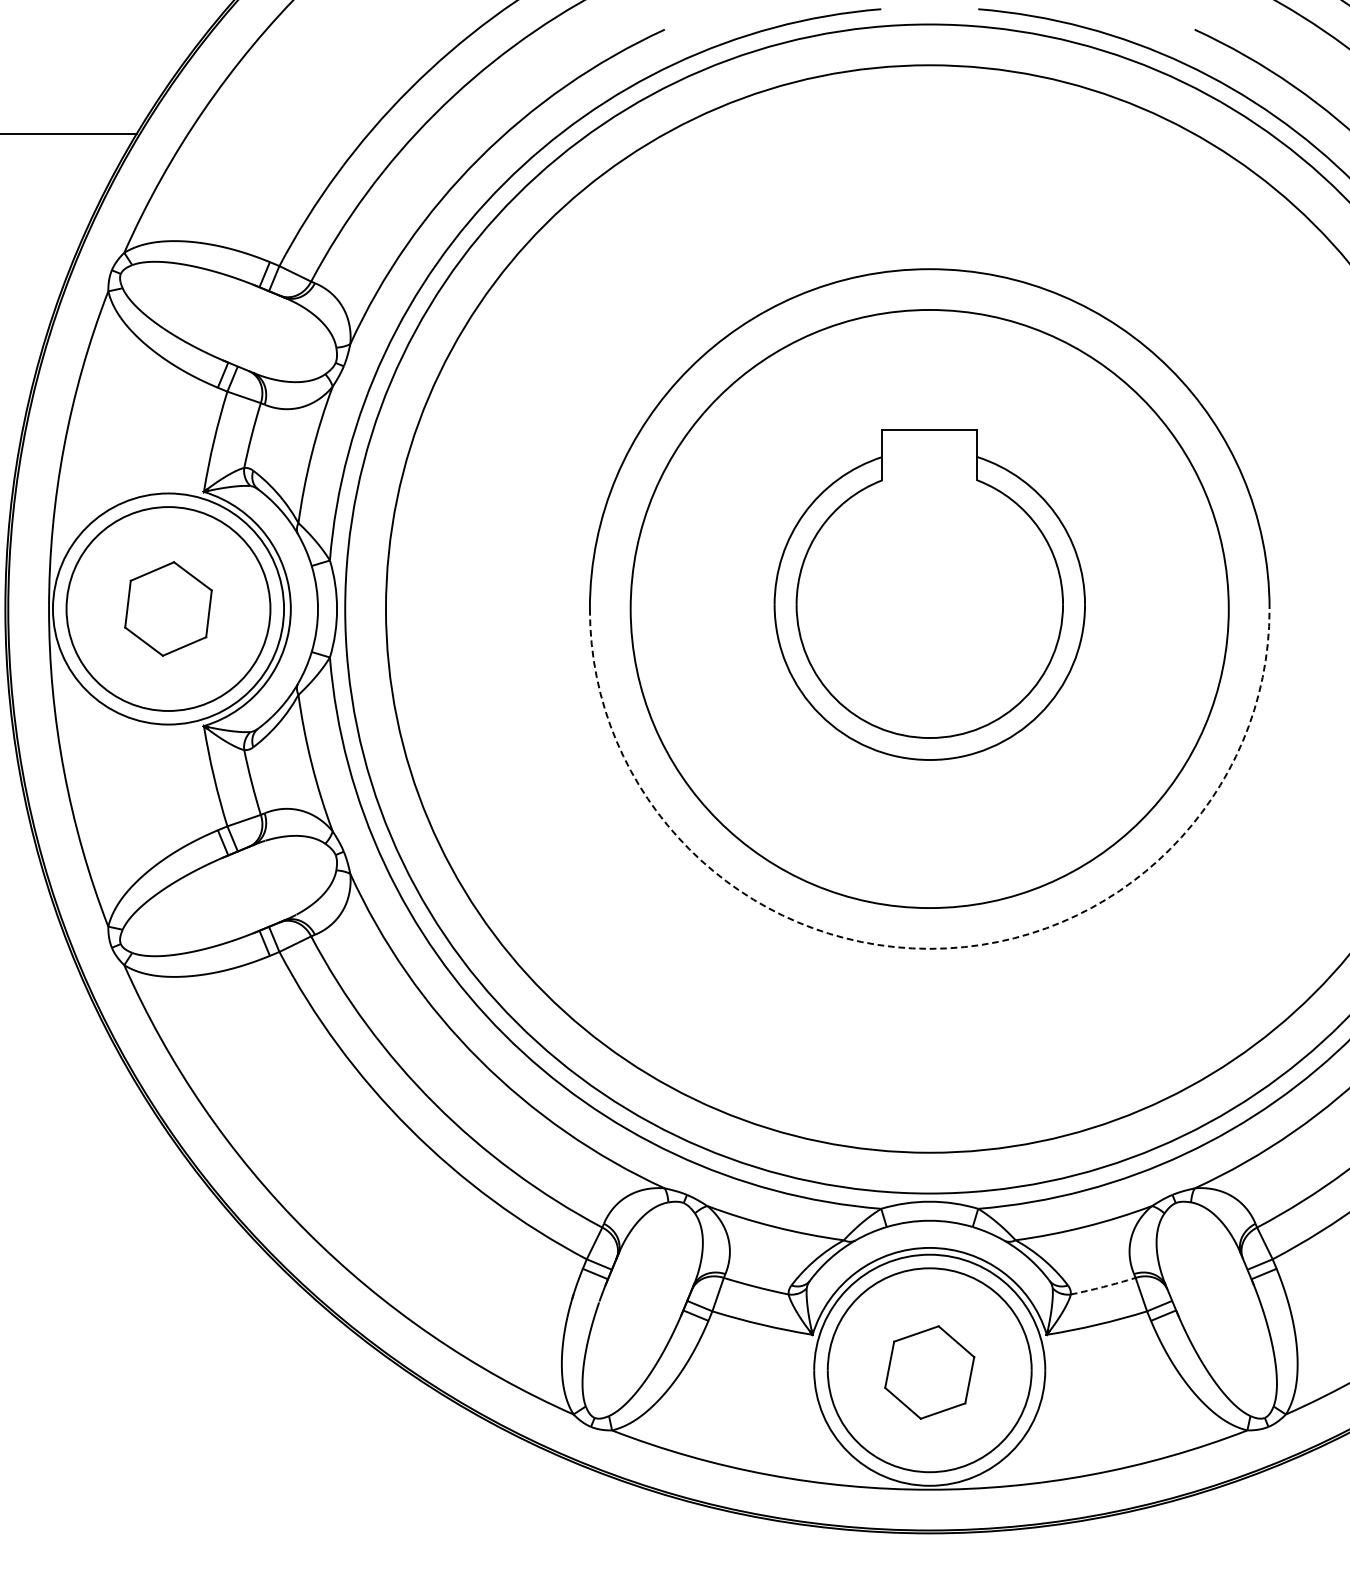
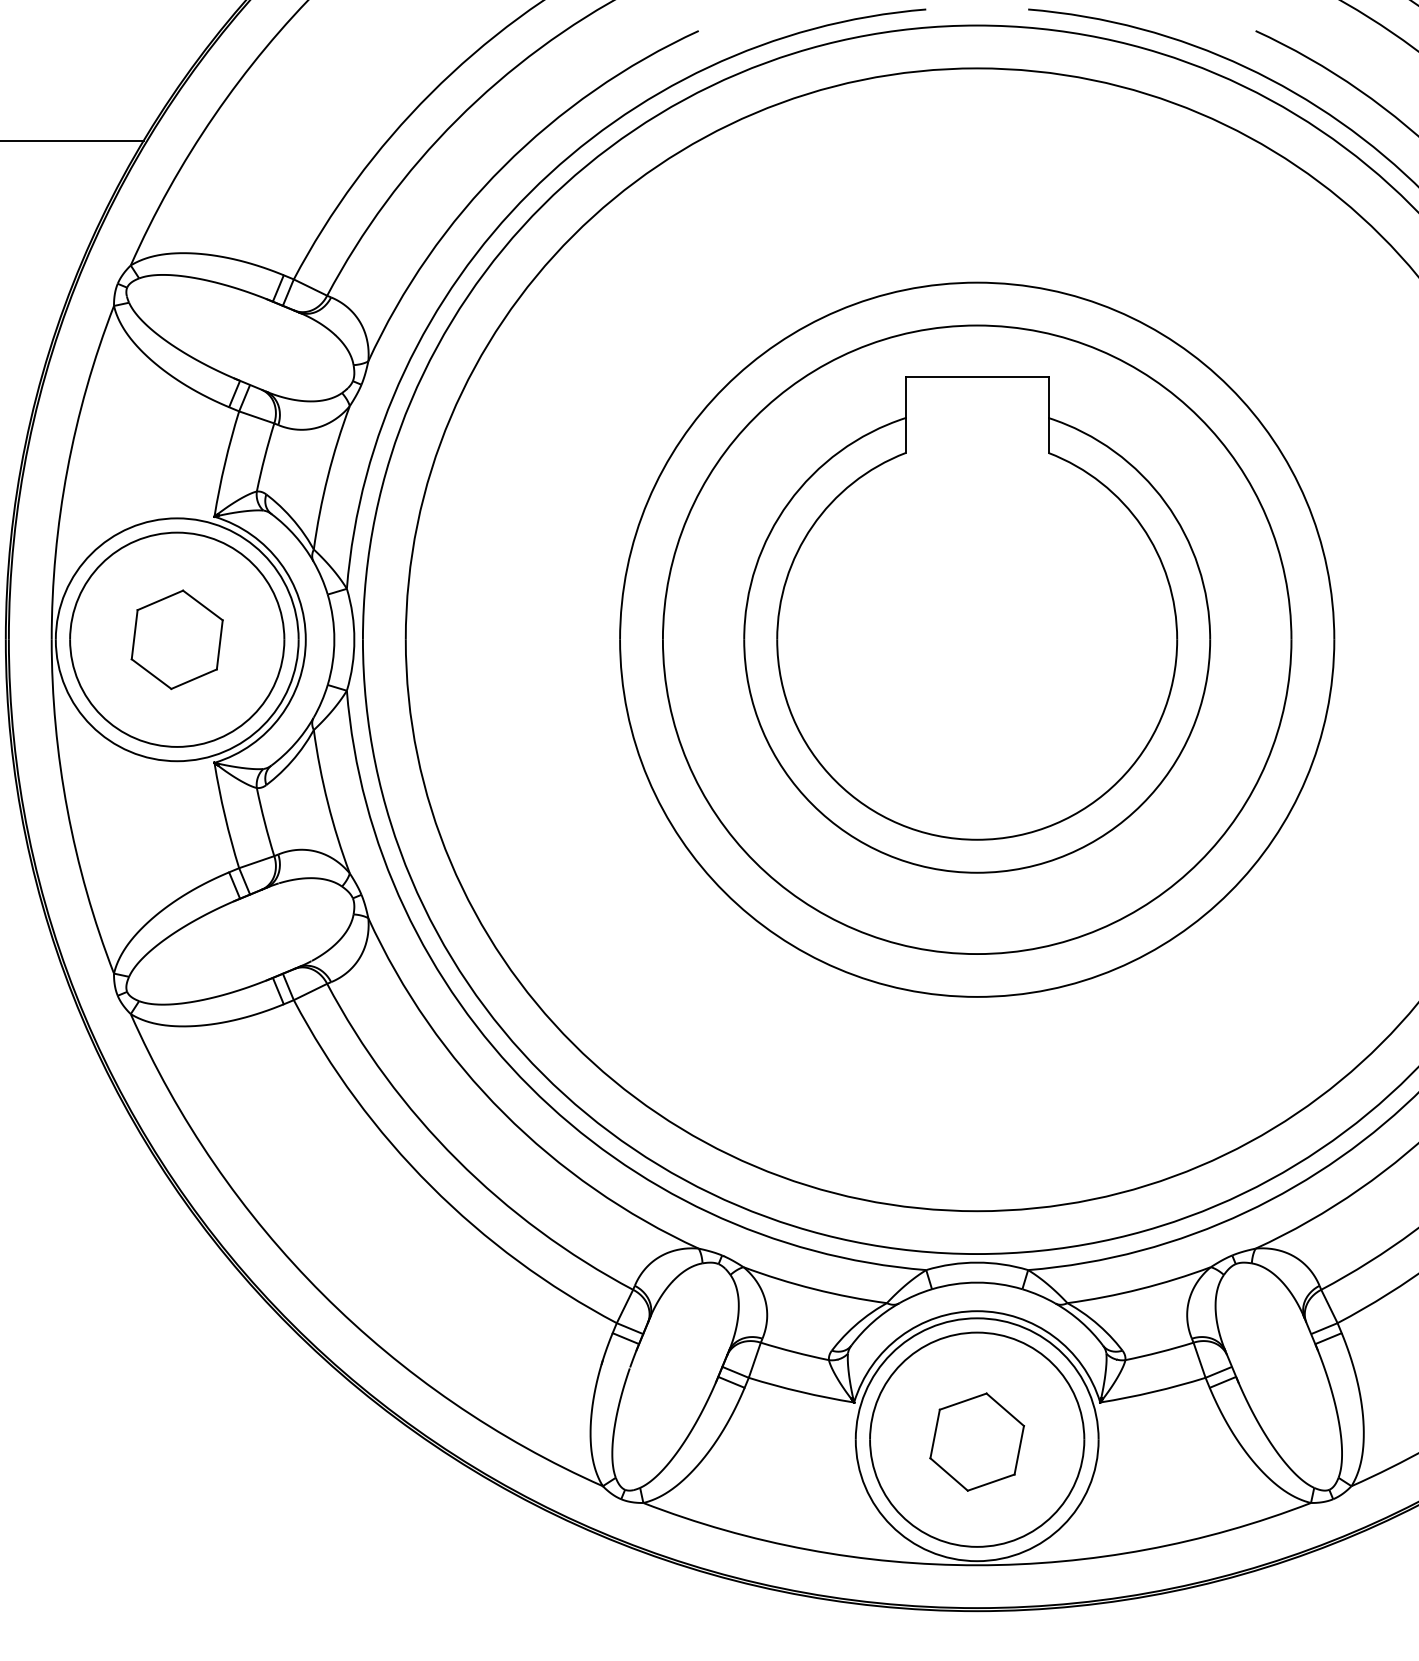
part: (930, 594) -> (977, 624), size x1.43
arc: (930, 948) -> (977, 996), dashed -> solid
arc: (1103, 1287) -> (1159, 1352), dashed -> solid

